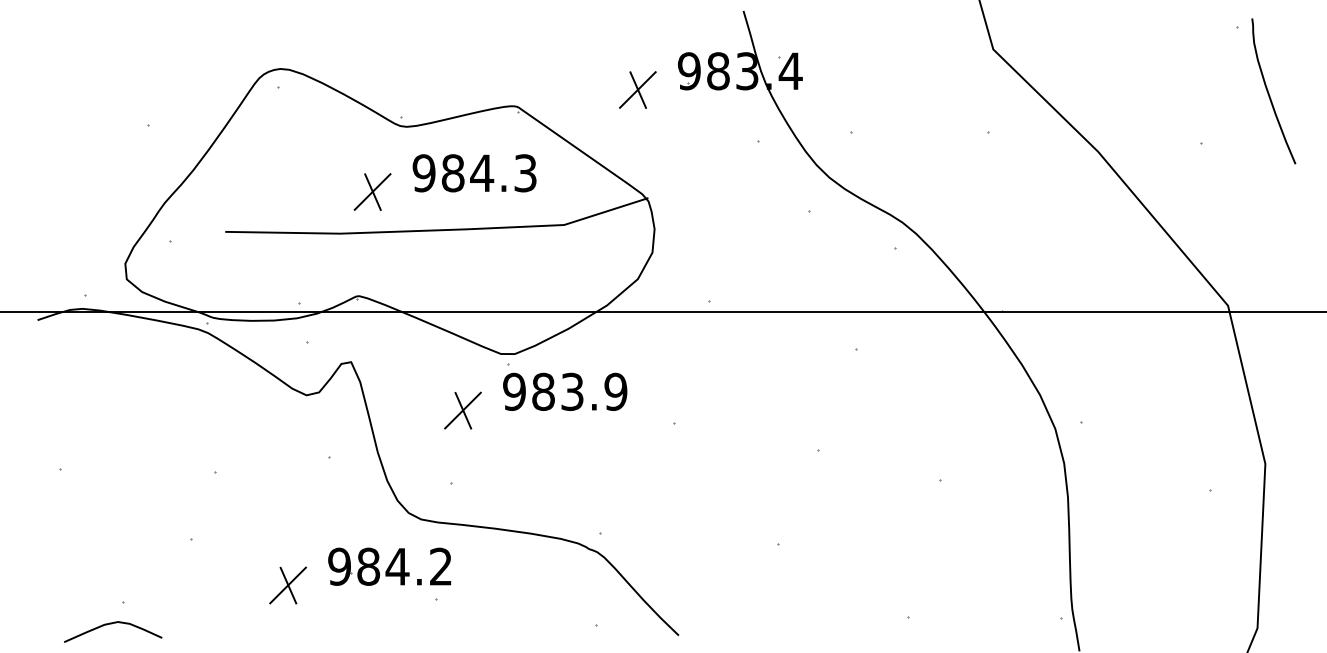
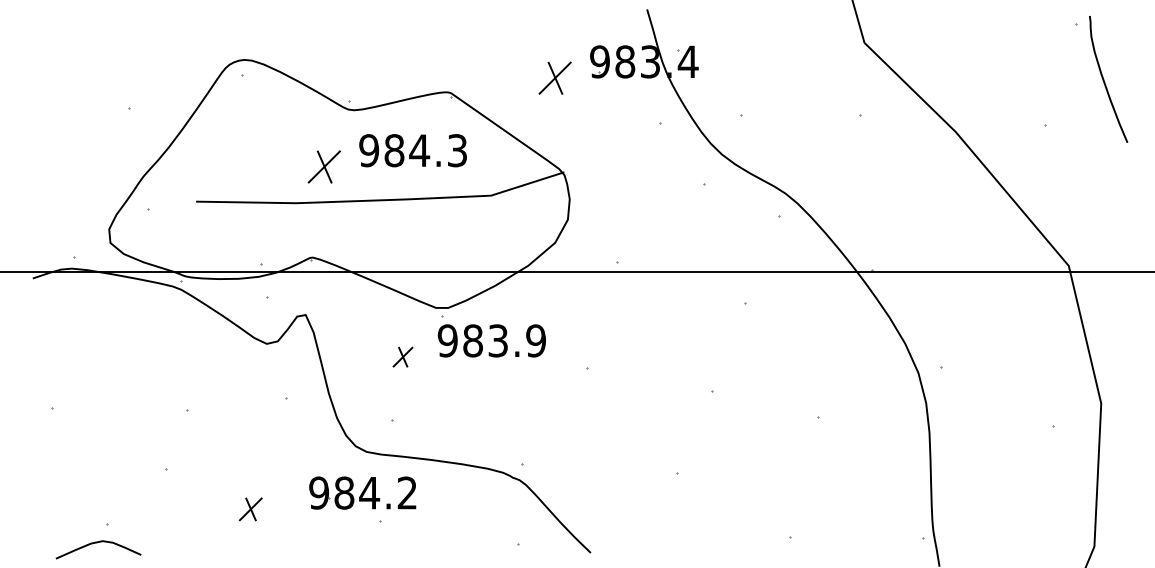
part: (462, 410) -> (402, 357), size x0.6
part: (389, 566) -> (362, 492), moved
part: (287, 585) -> (250, 509), size x0.7

